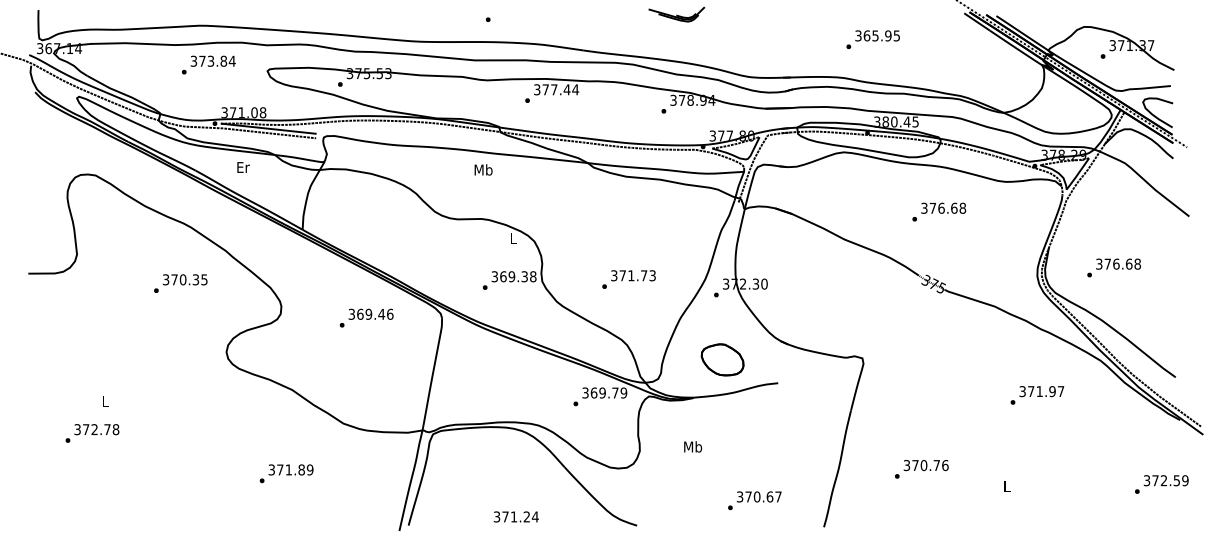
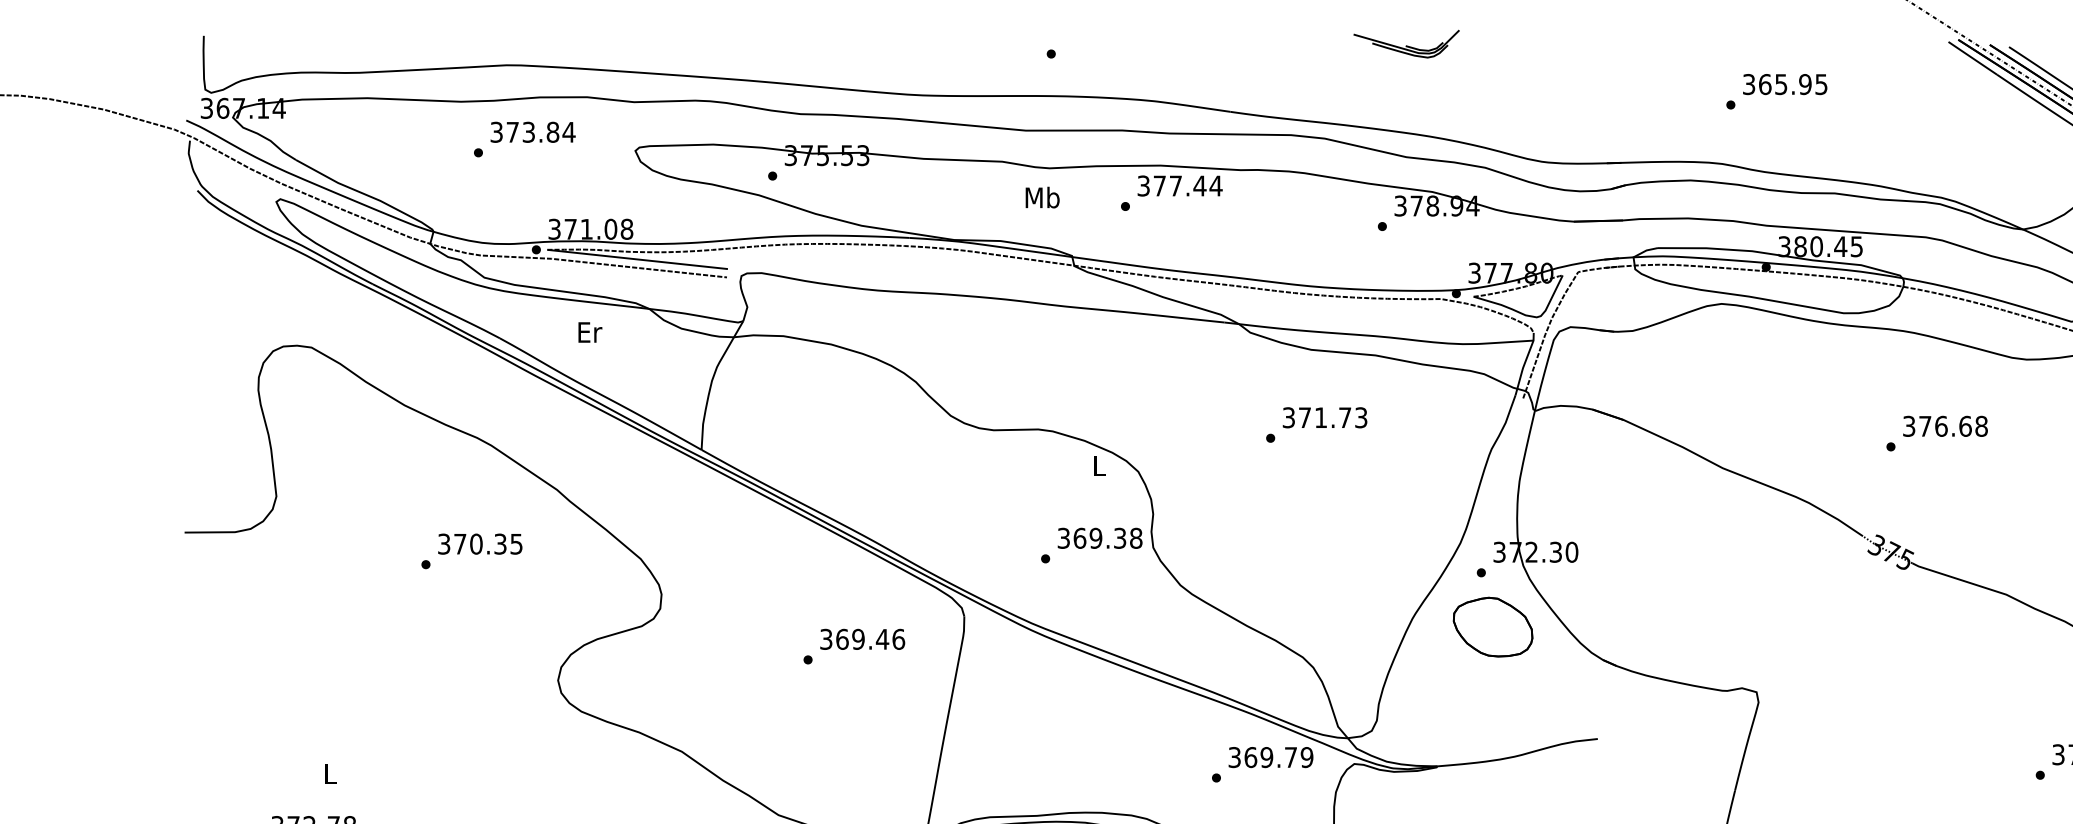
text: (483, 169) -> (1042, 196), moved
text: (939, 211) -> (1937, 432), moved
text: (628, 279) -> (1315, 424), moved
text: (366, 317) -> (853, 645), moved
part: (722, 359) -> (1492, 626), moved

